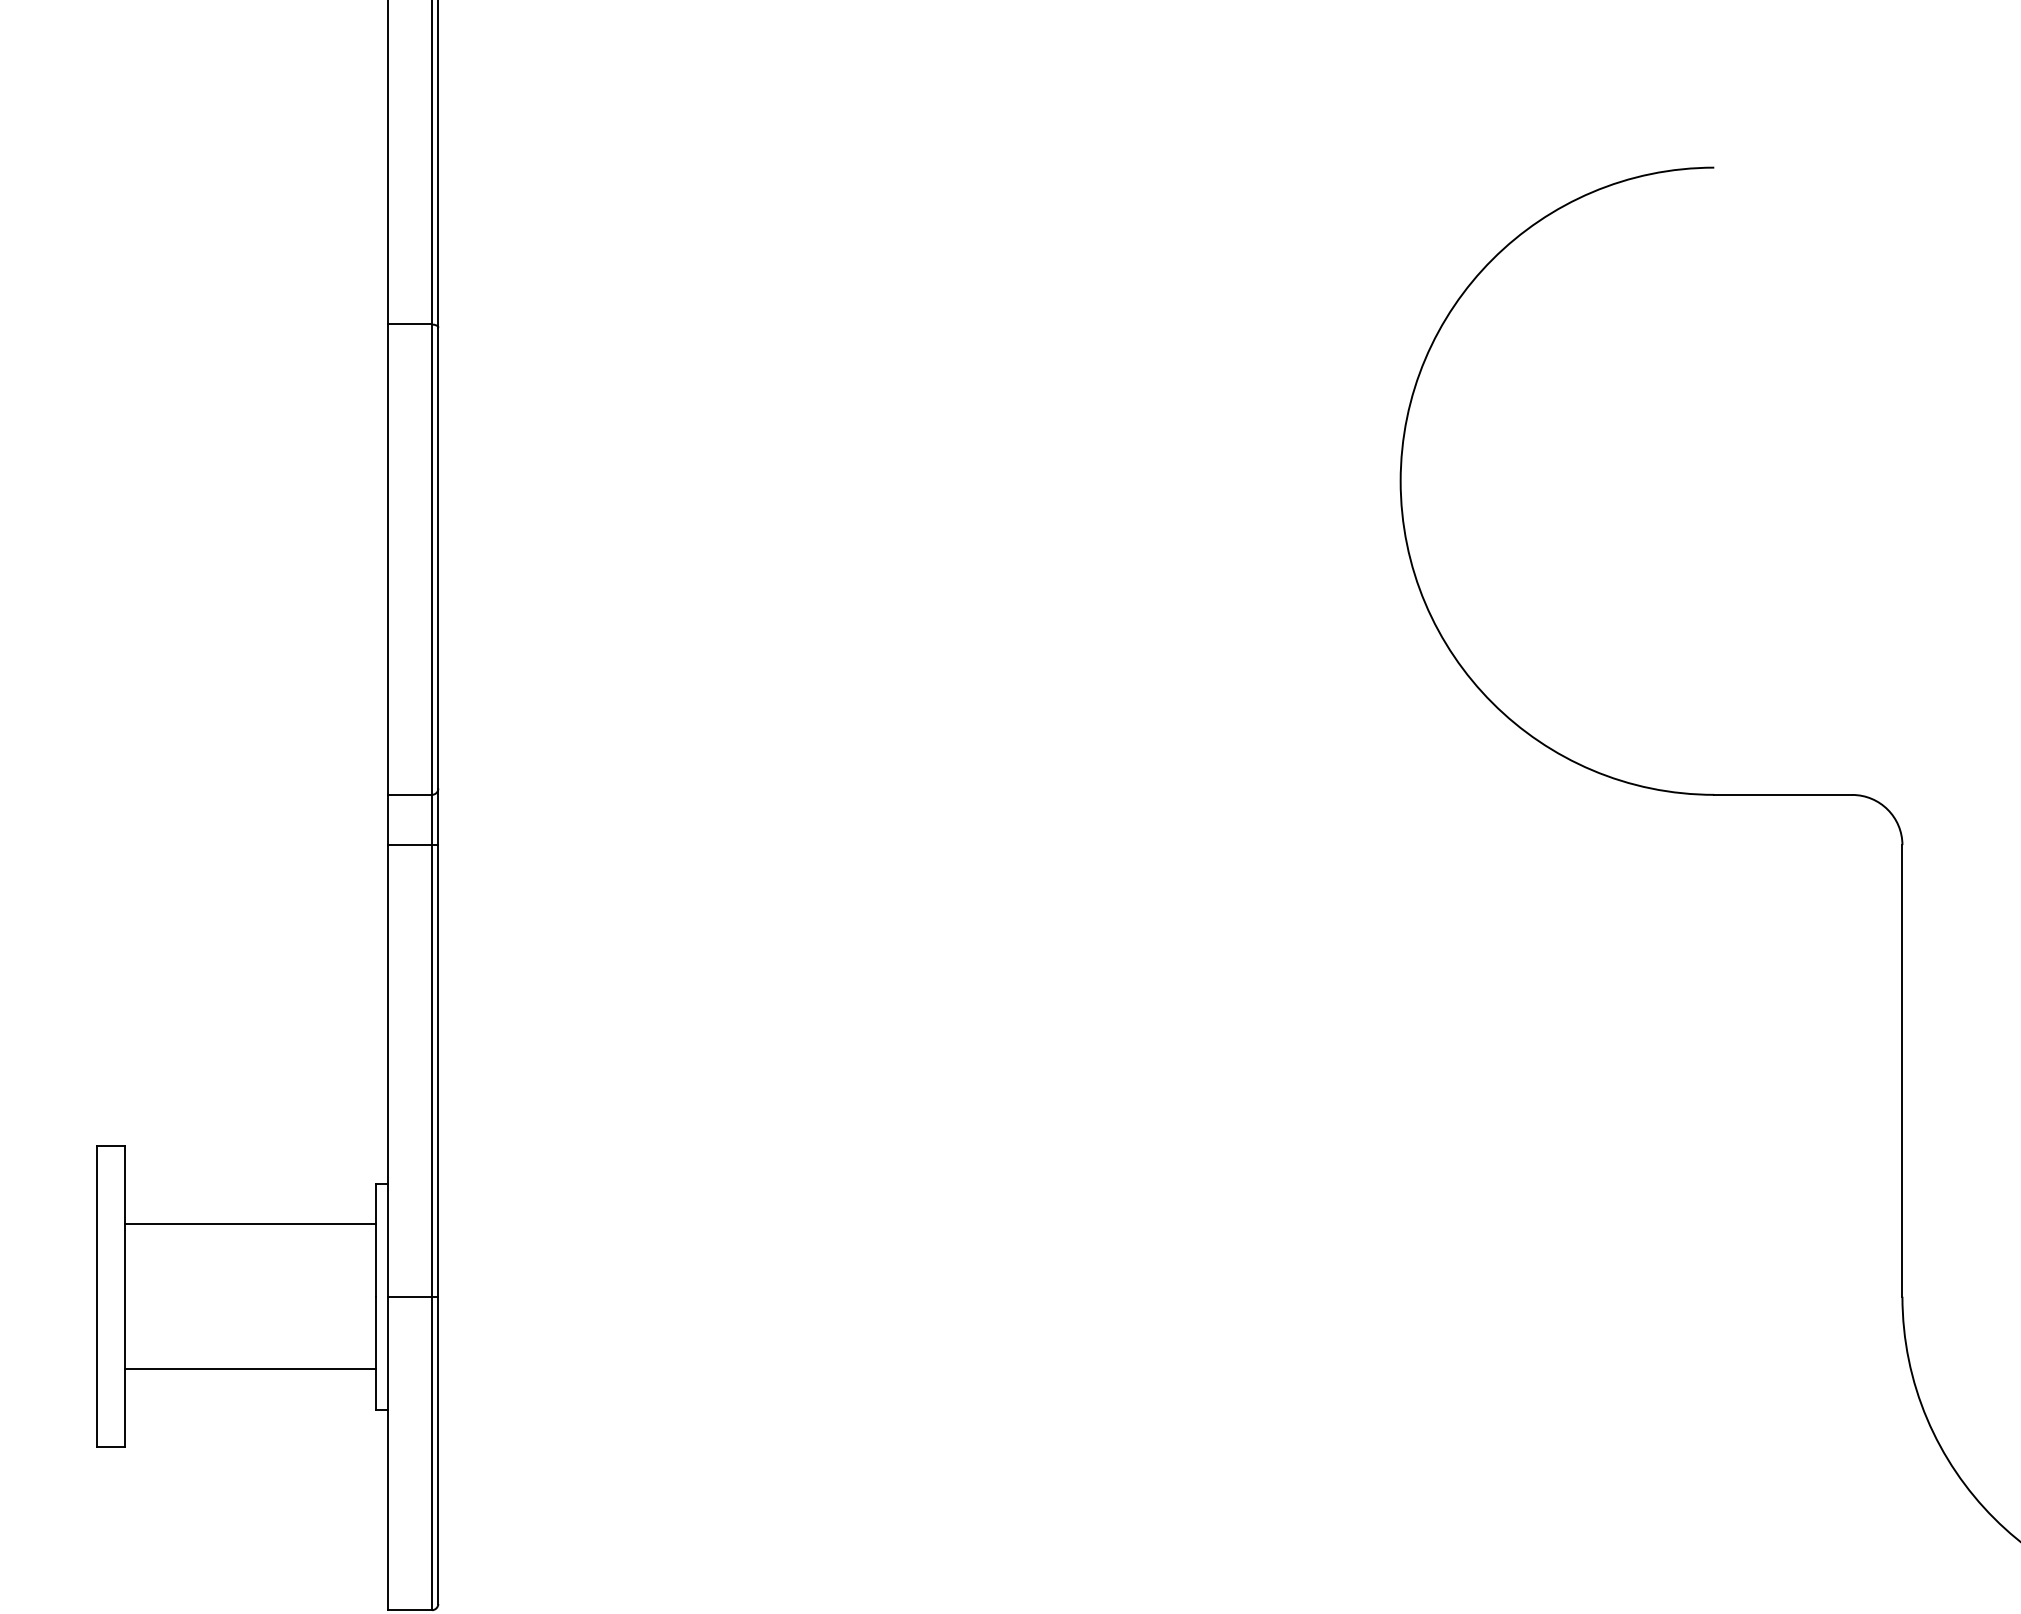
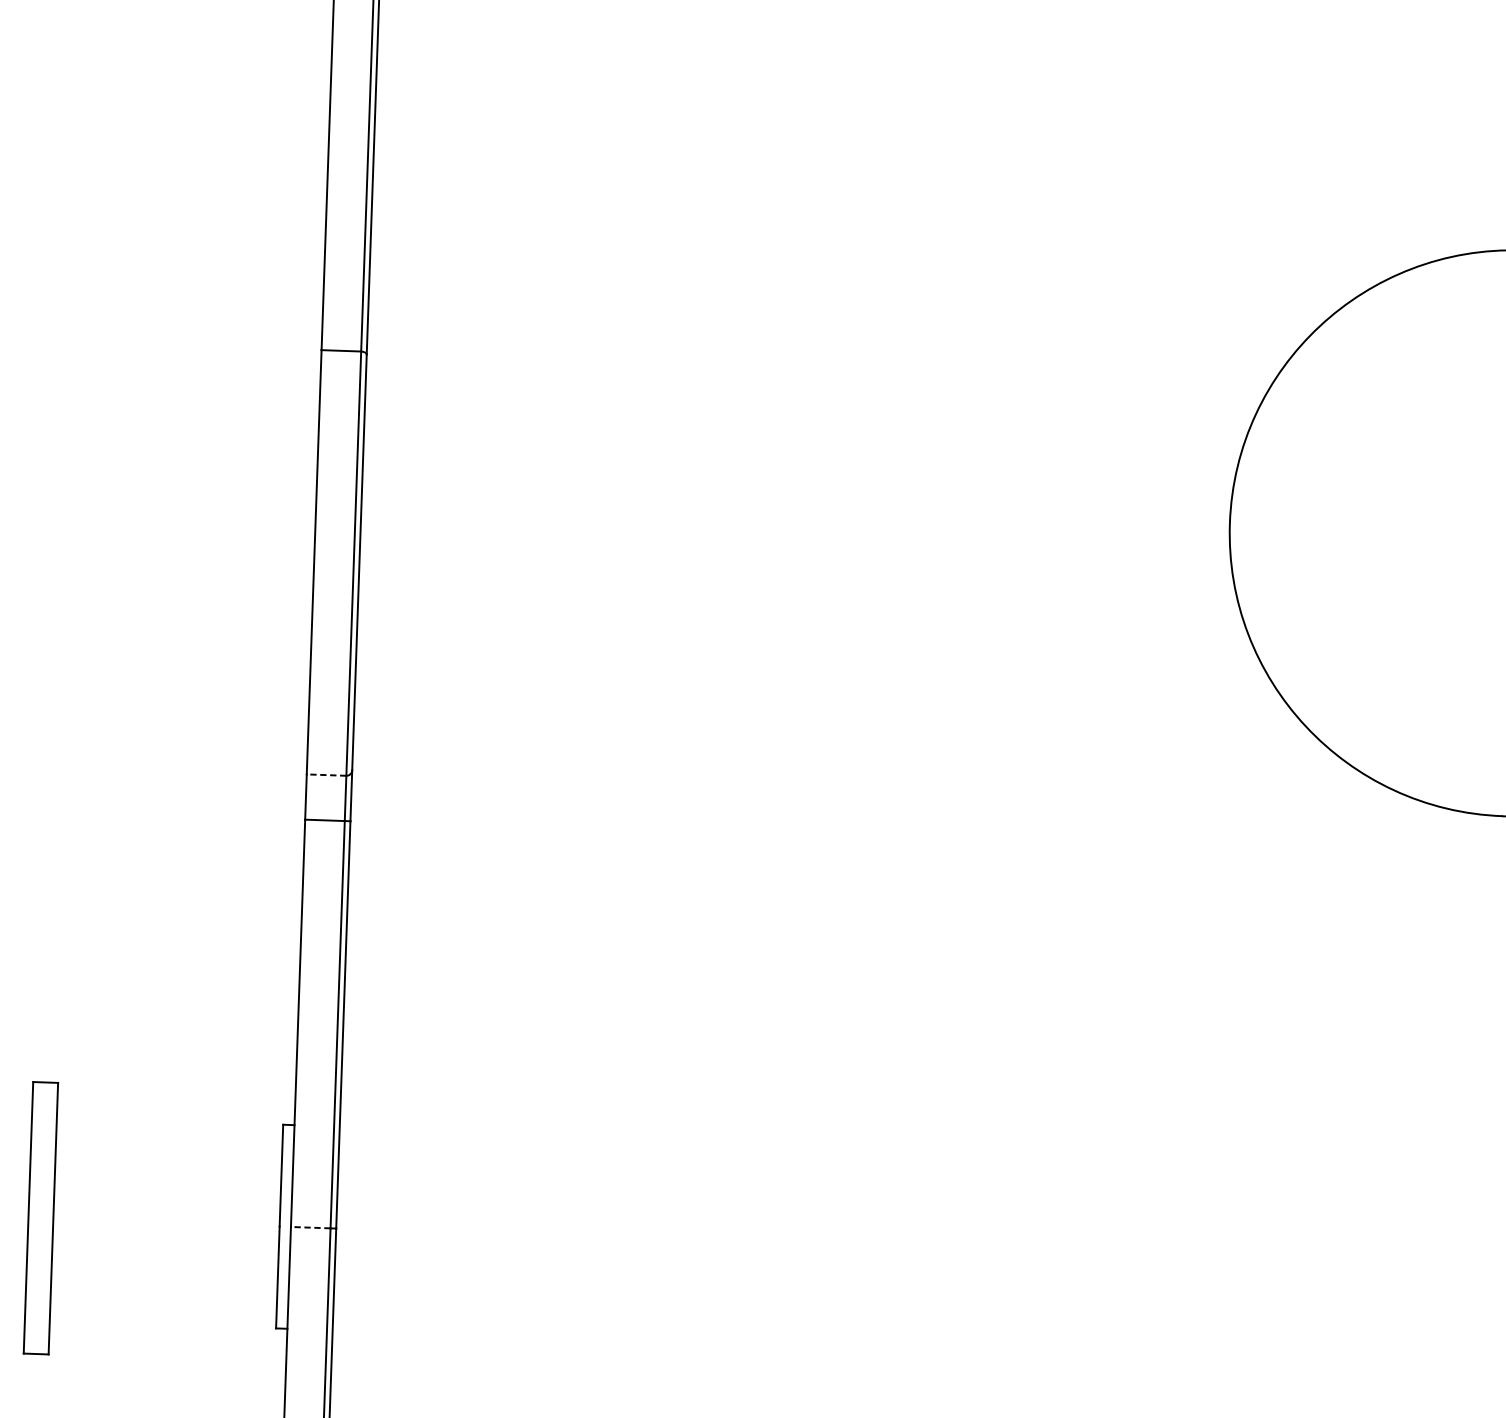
line: (410, 794) -> (326, 774), solid -> dashed
line: (249, 1223) -> (168, 1156), removed
line: (410, 1296) -> (311, 1227), solid -> dashed
line: (249, 1369) -> (163, 1288), removed

